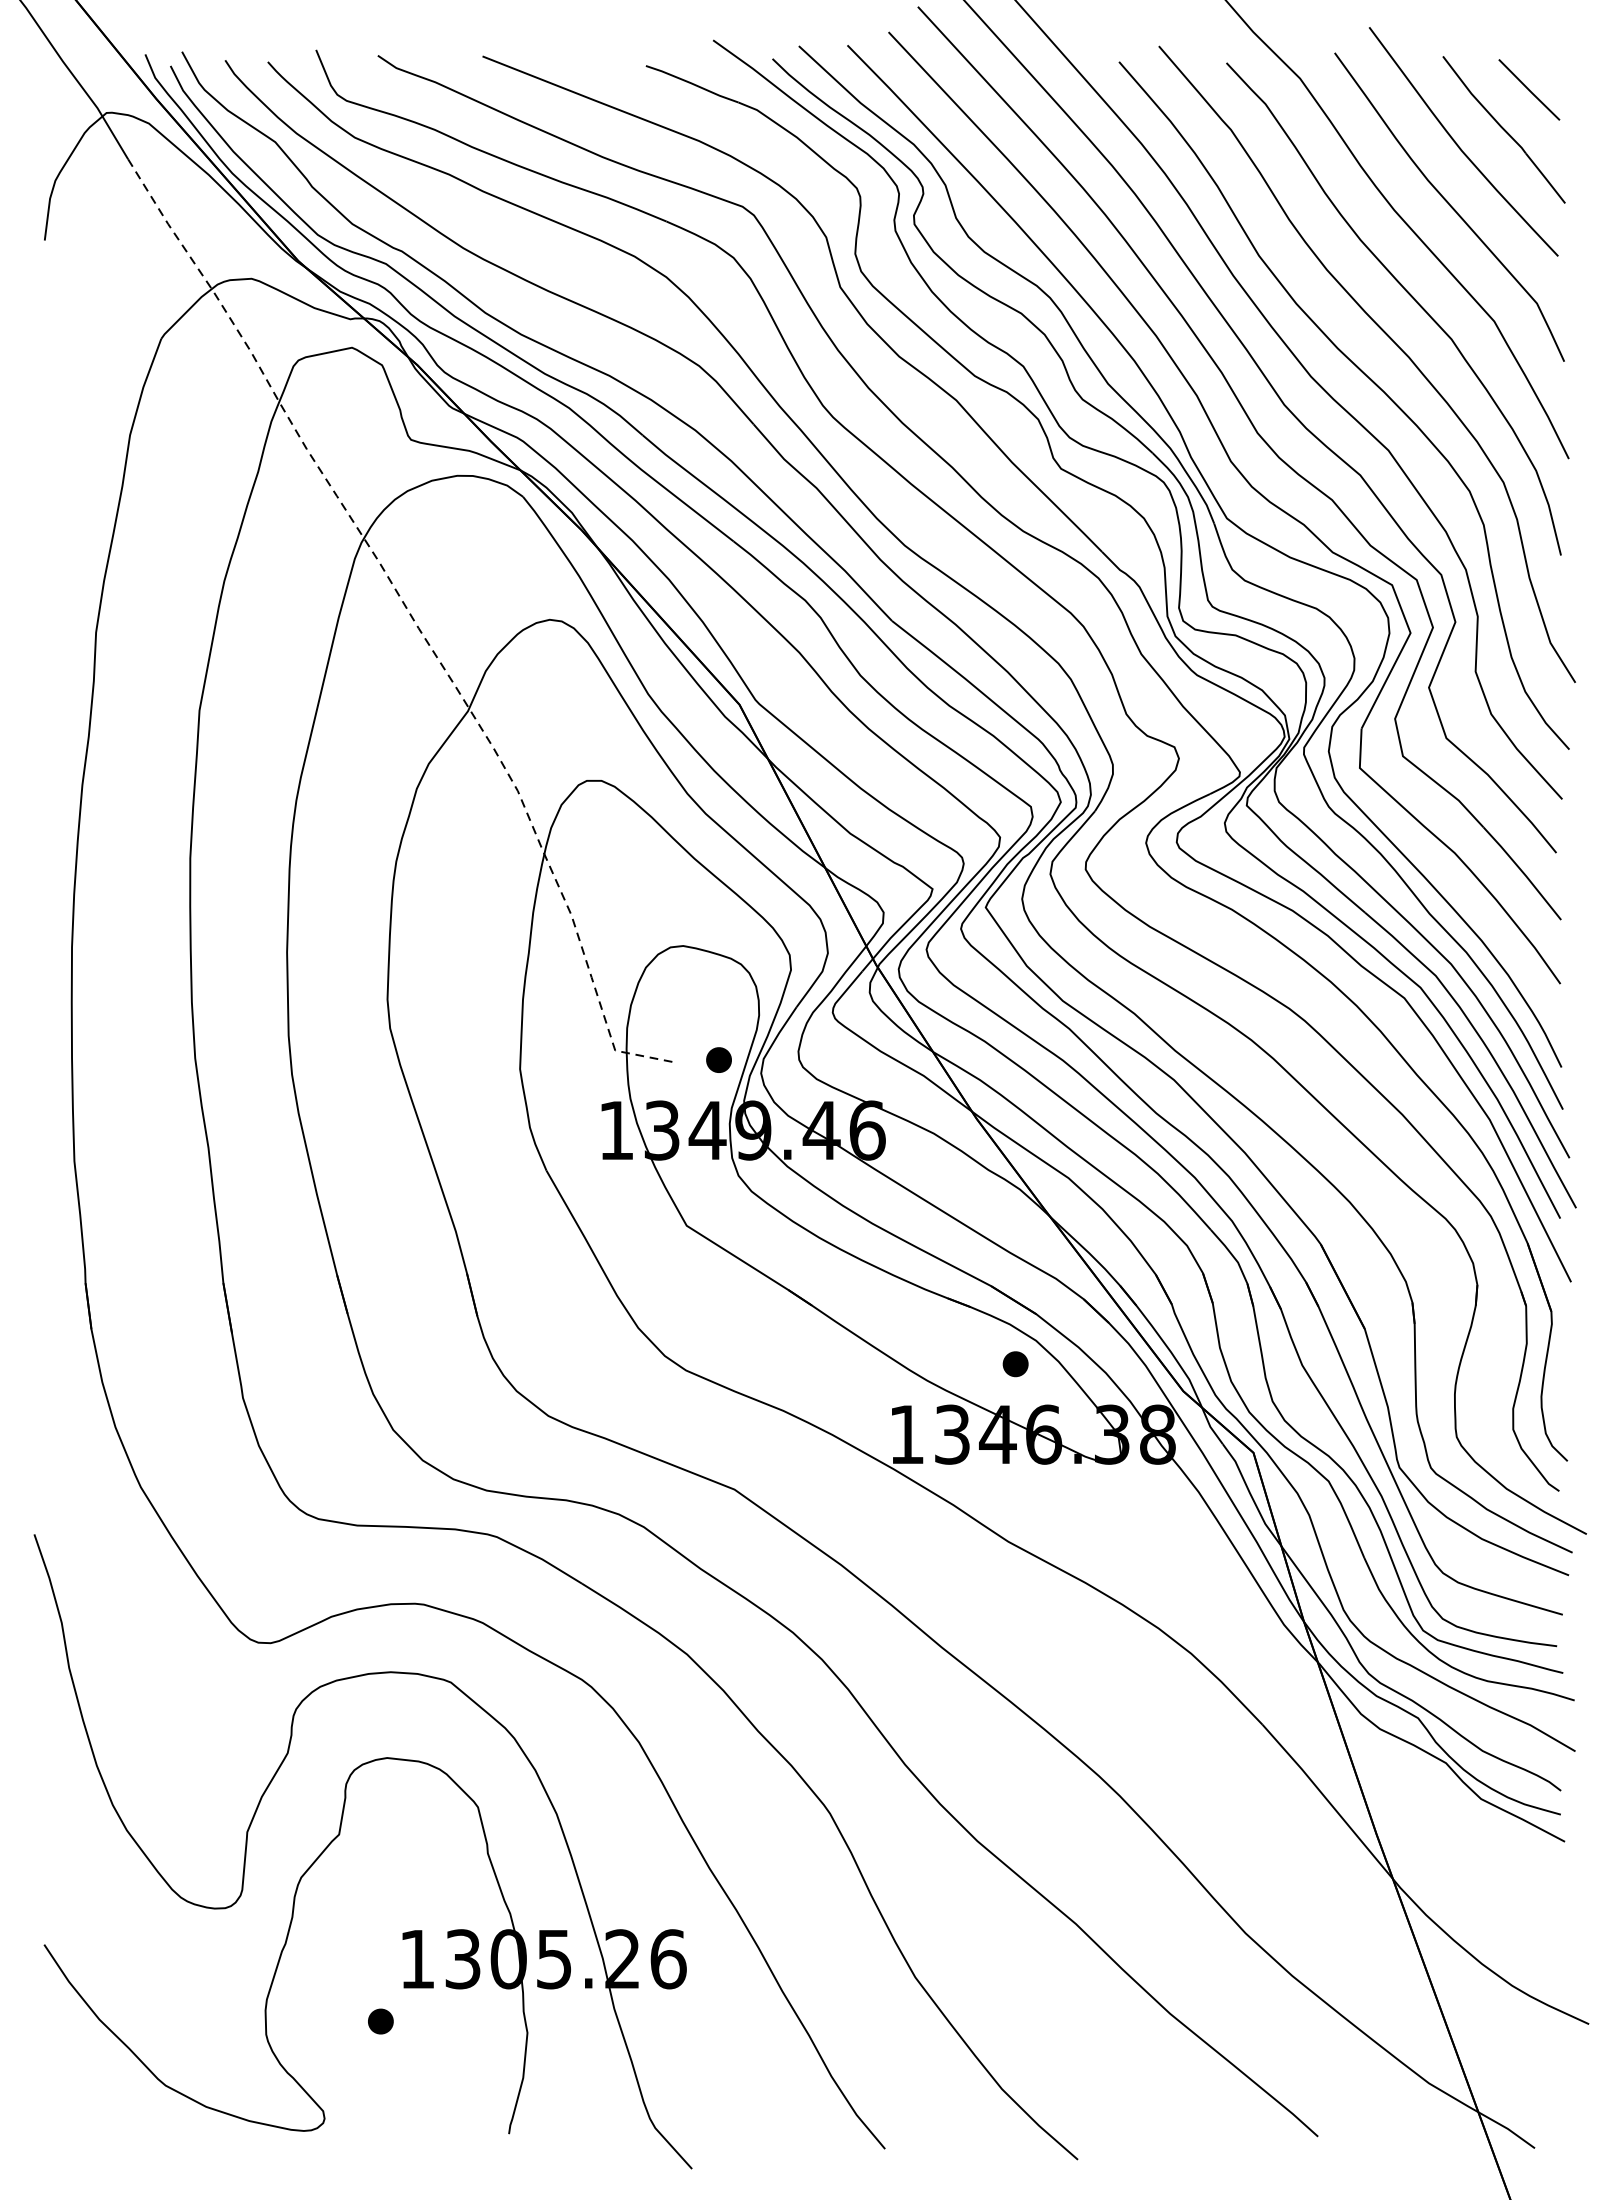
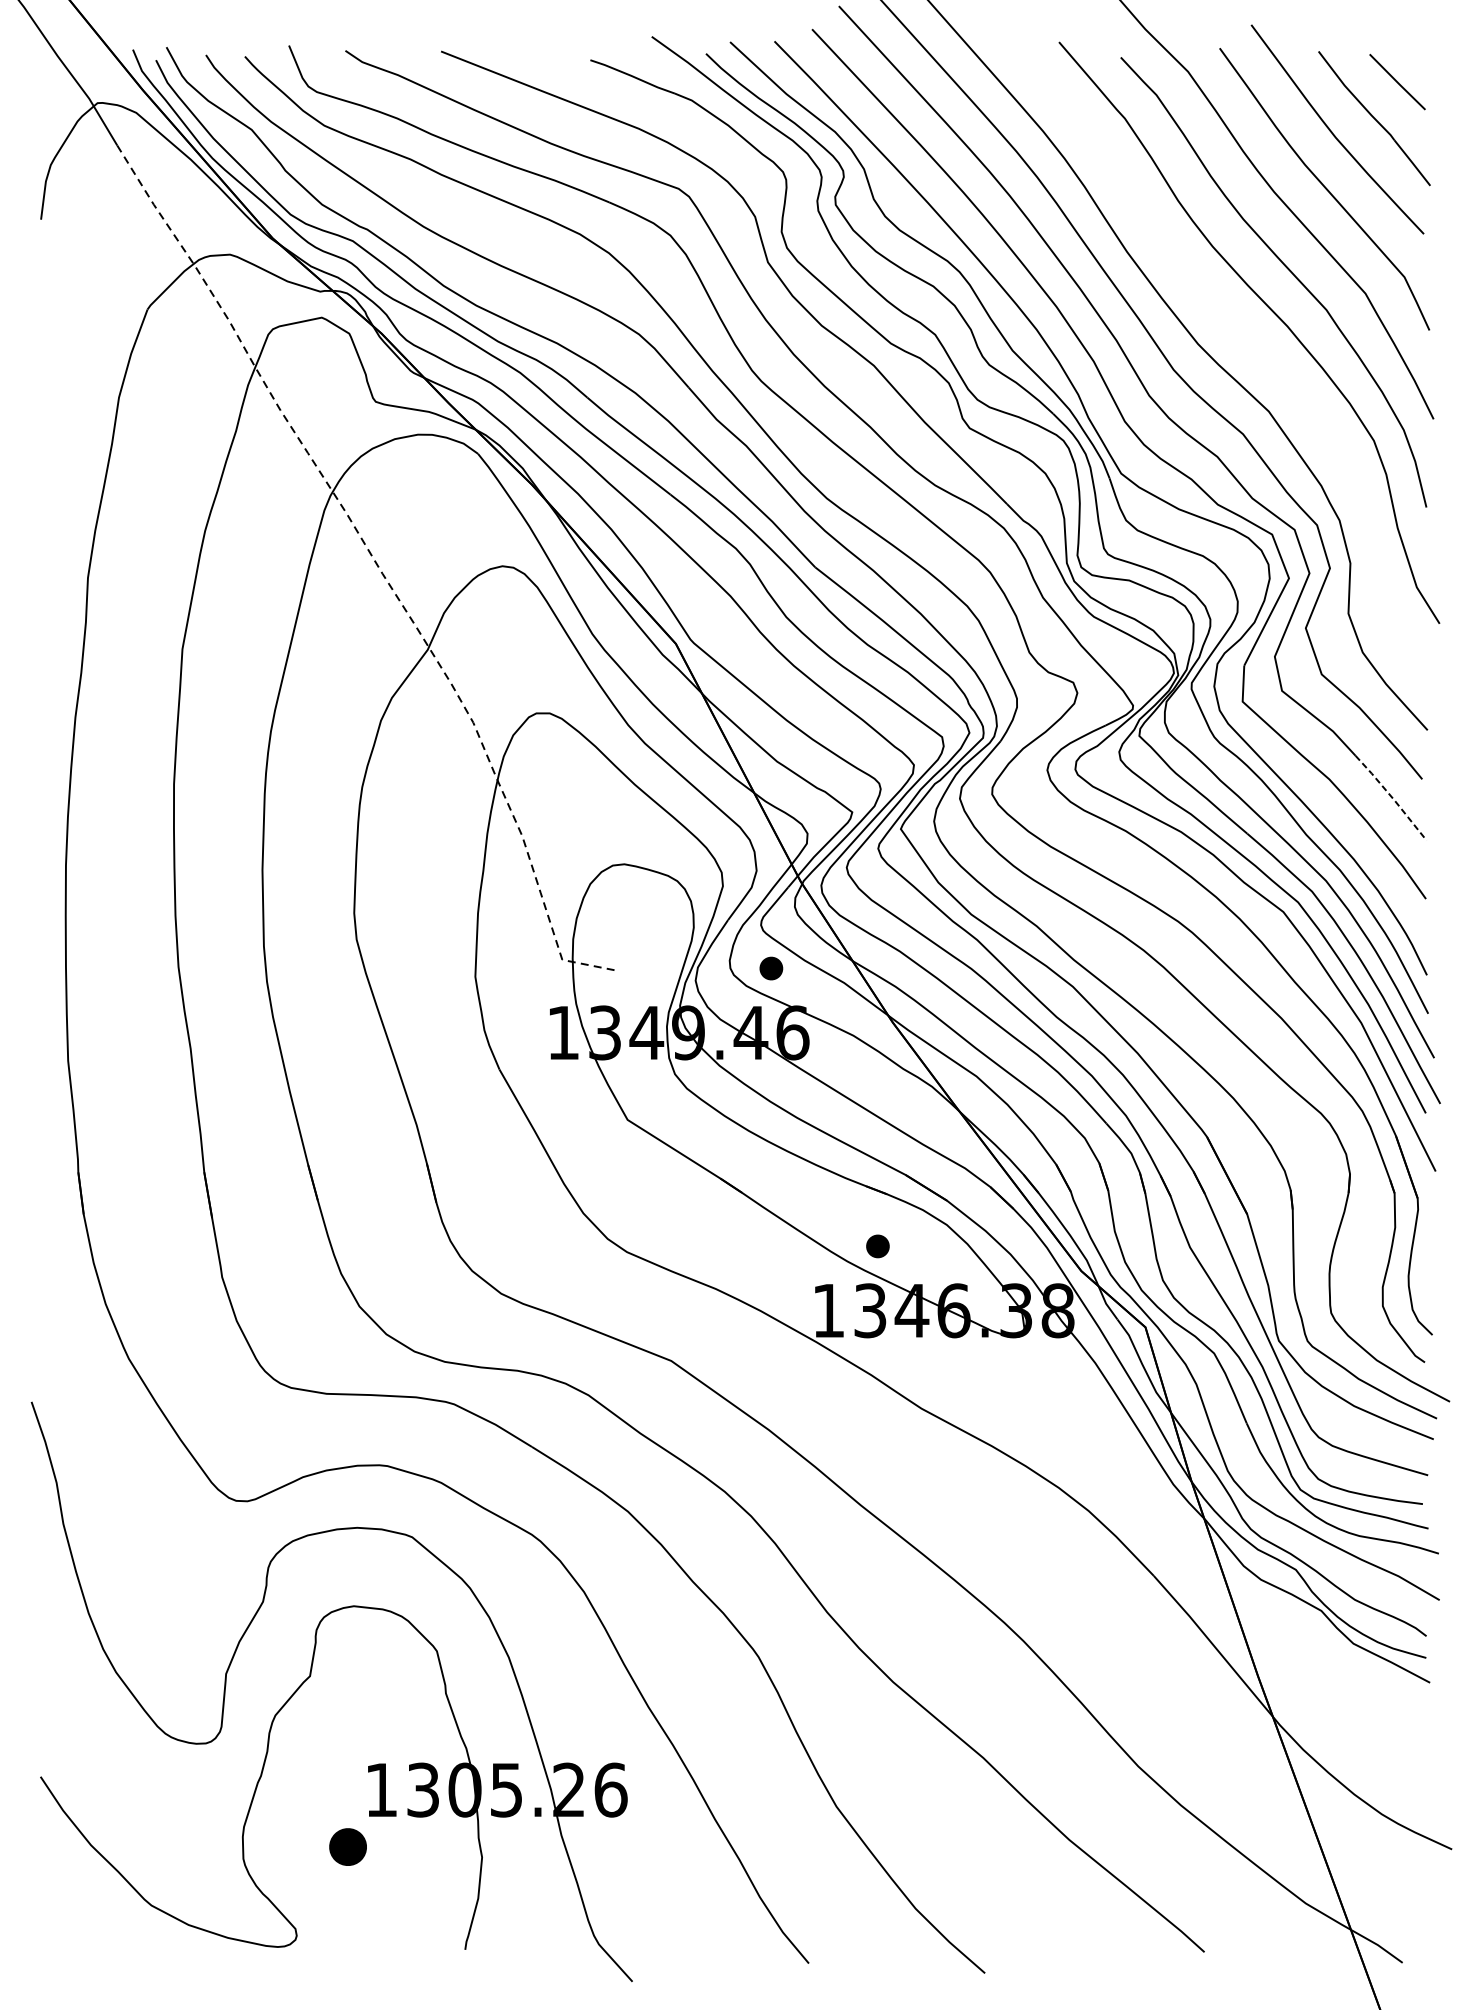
curve: (1364, 375) -> (1246, 343), removed
line: (1523, 872) -> (1392, 797), solid -> dashed
part: (718, 1059) -> (770, 967), moved
part: (1015, 1364) -> (877, 1246), moved
part: (380, 2021) -> (347, 1846), size x1.6

